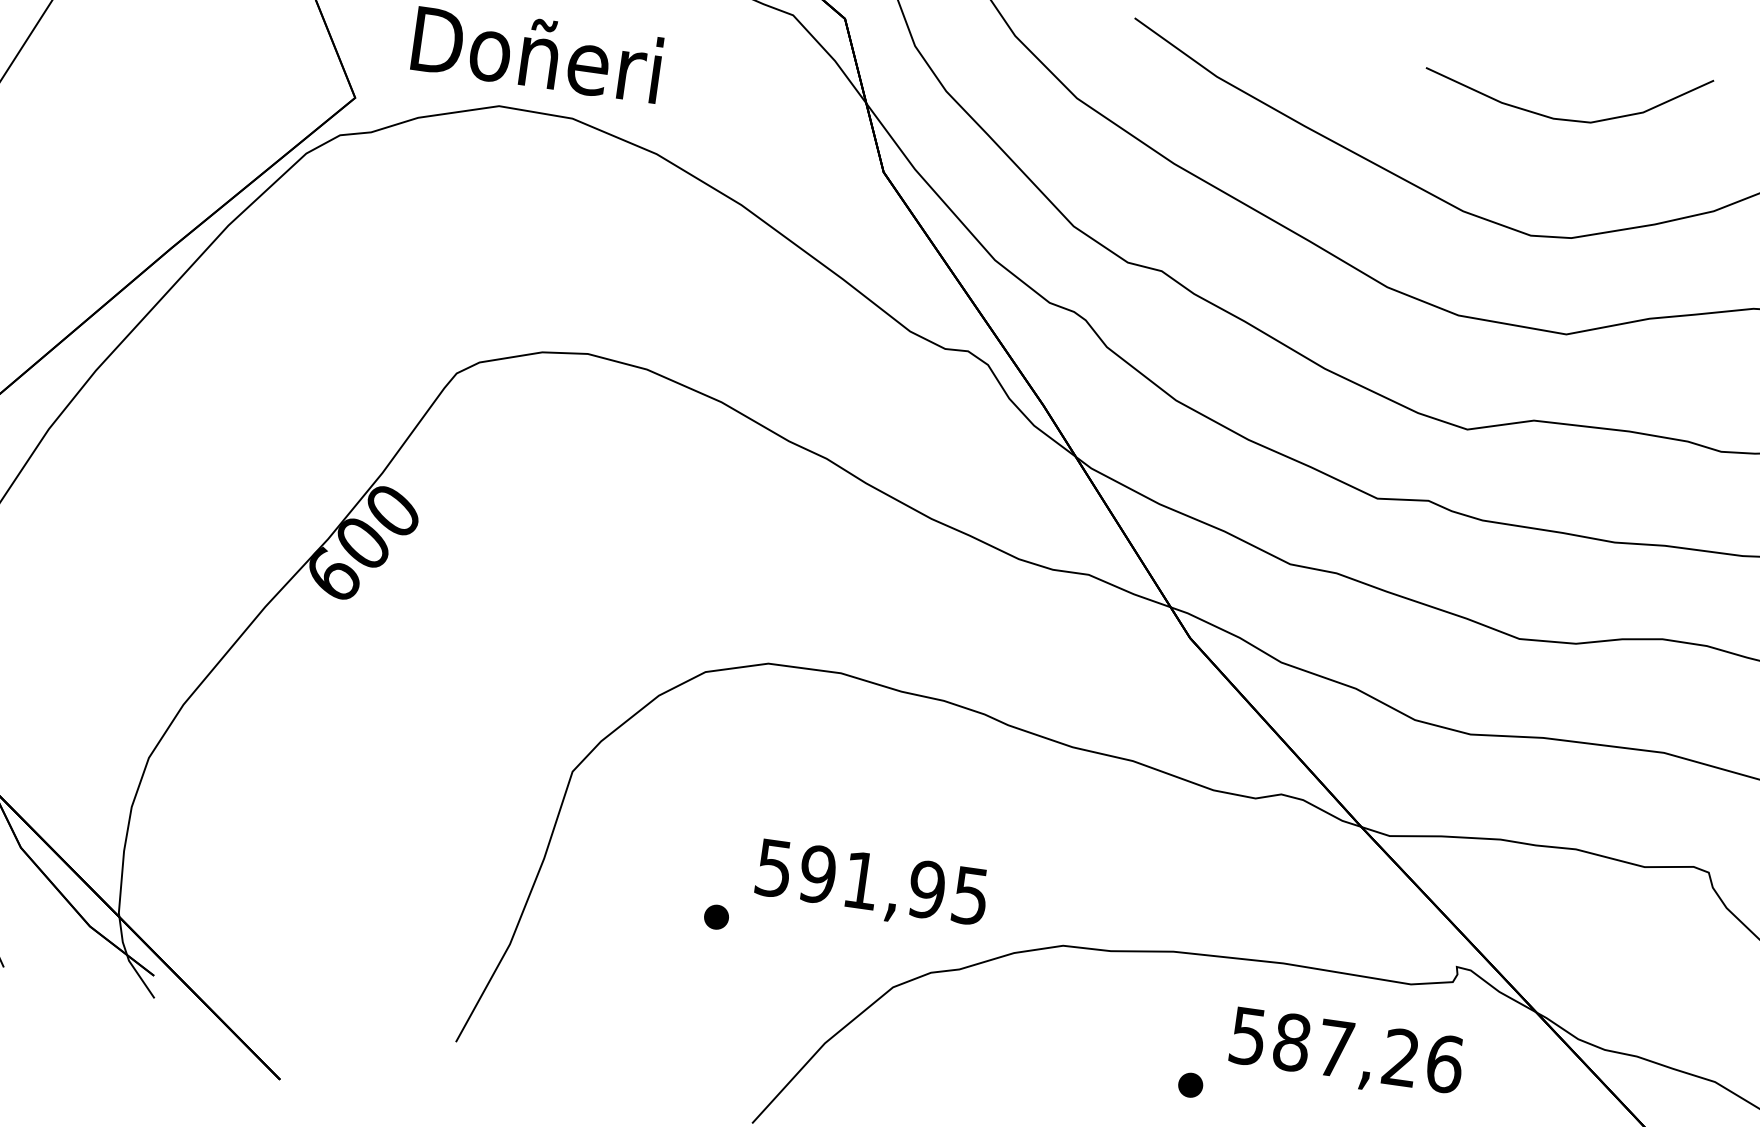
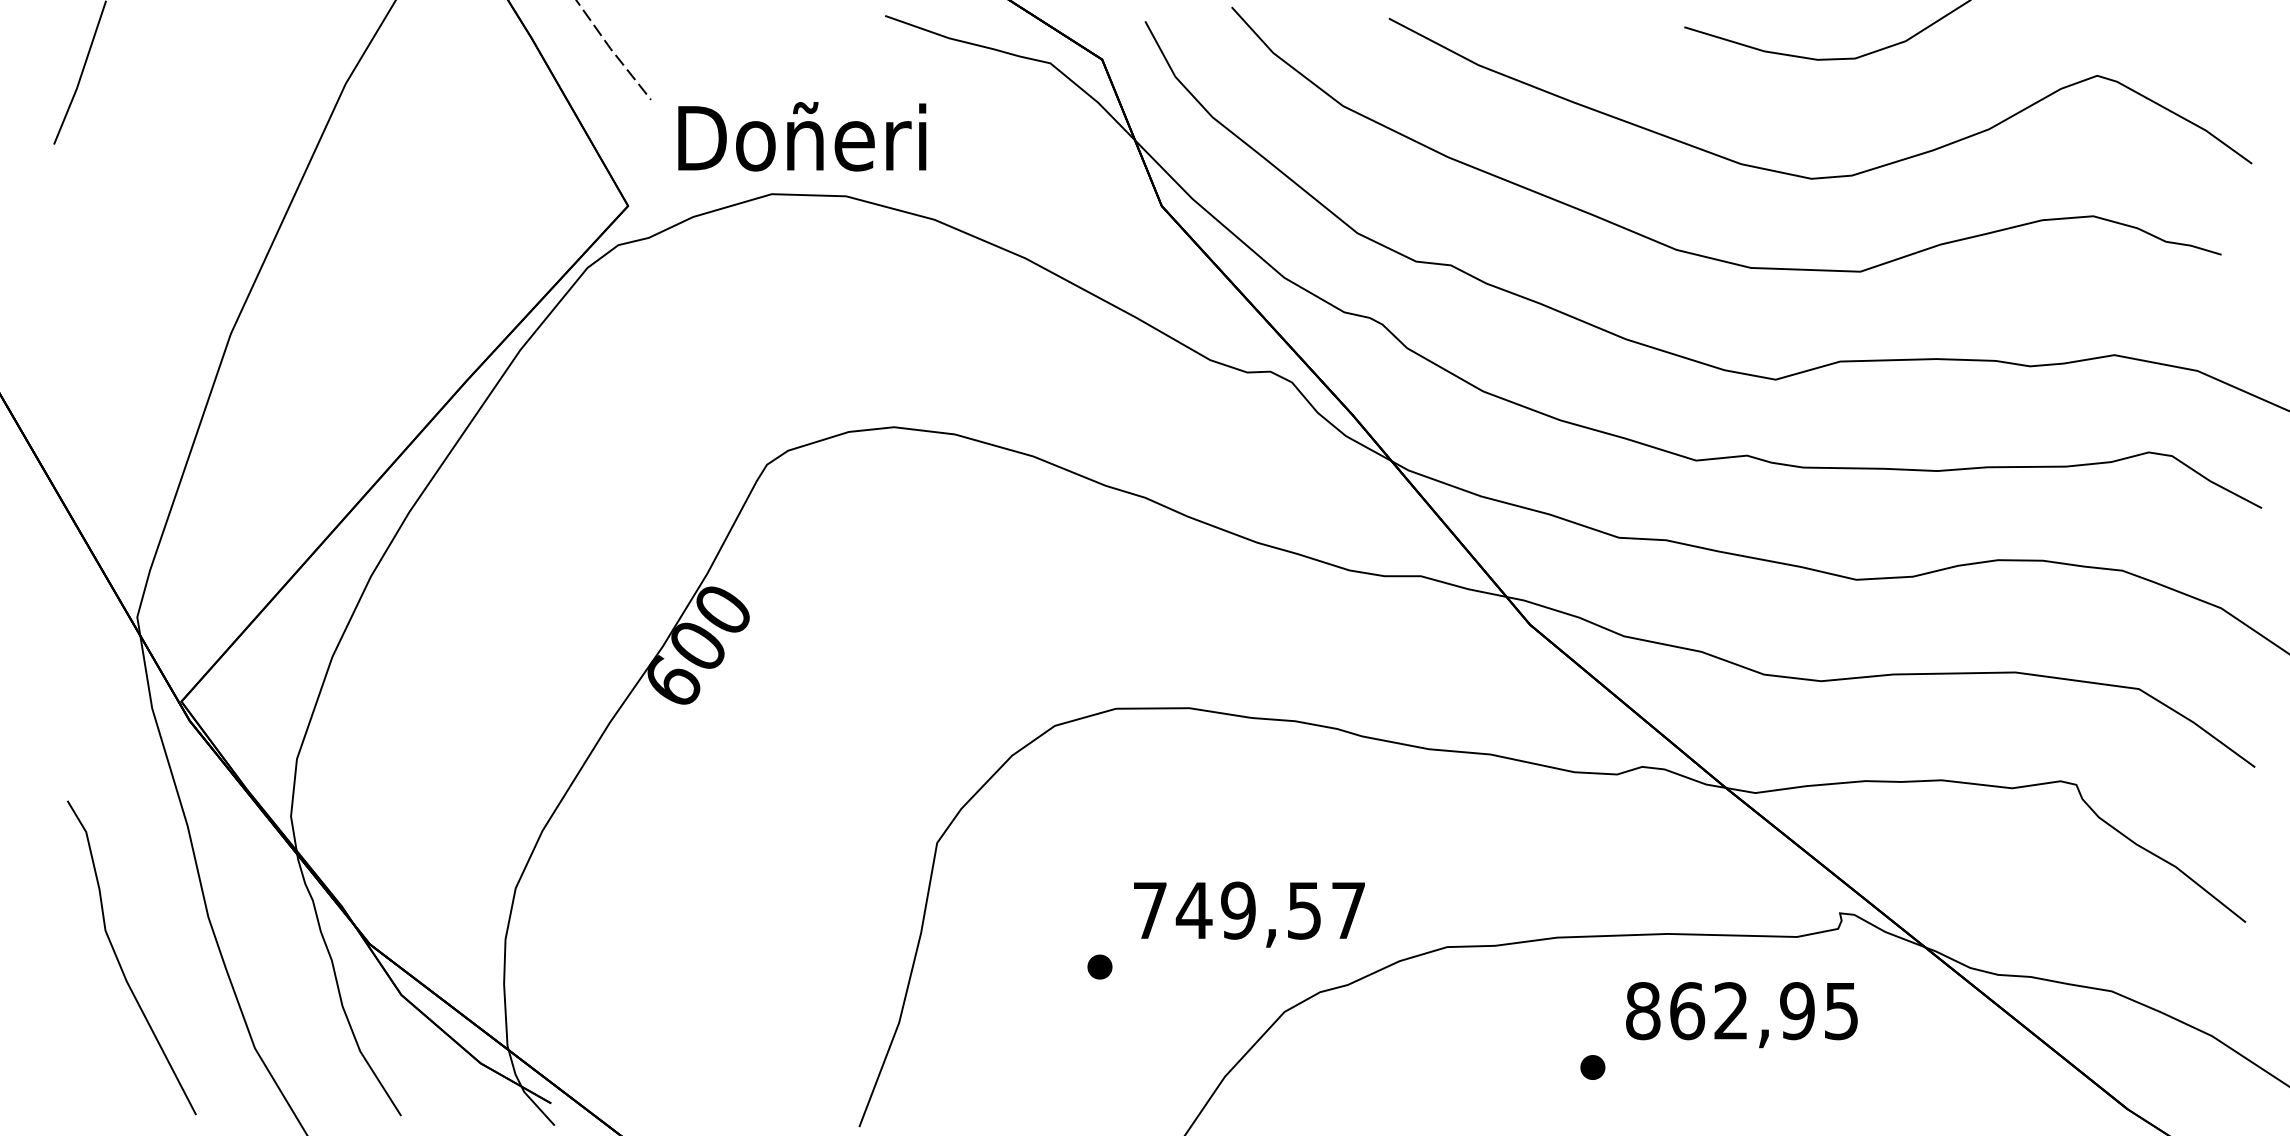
text: (871, 881) -> (1248, 910), 591,95 -> 749,57
text: (1346, 1050) -> (1742, 1011), 587,26 -> 862,95

